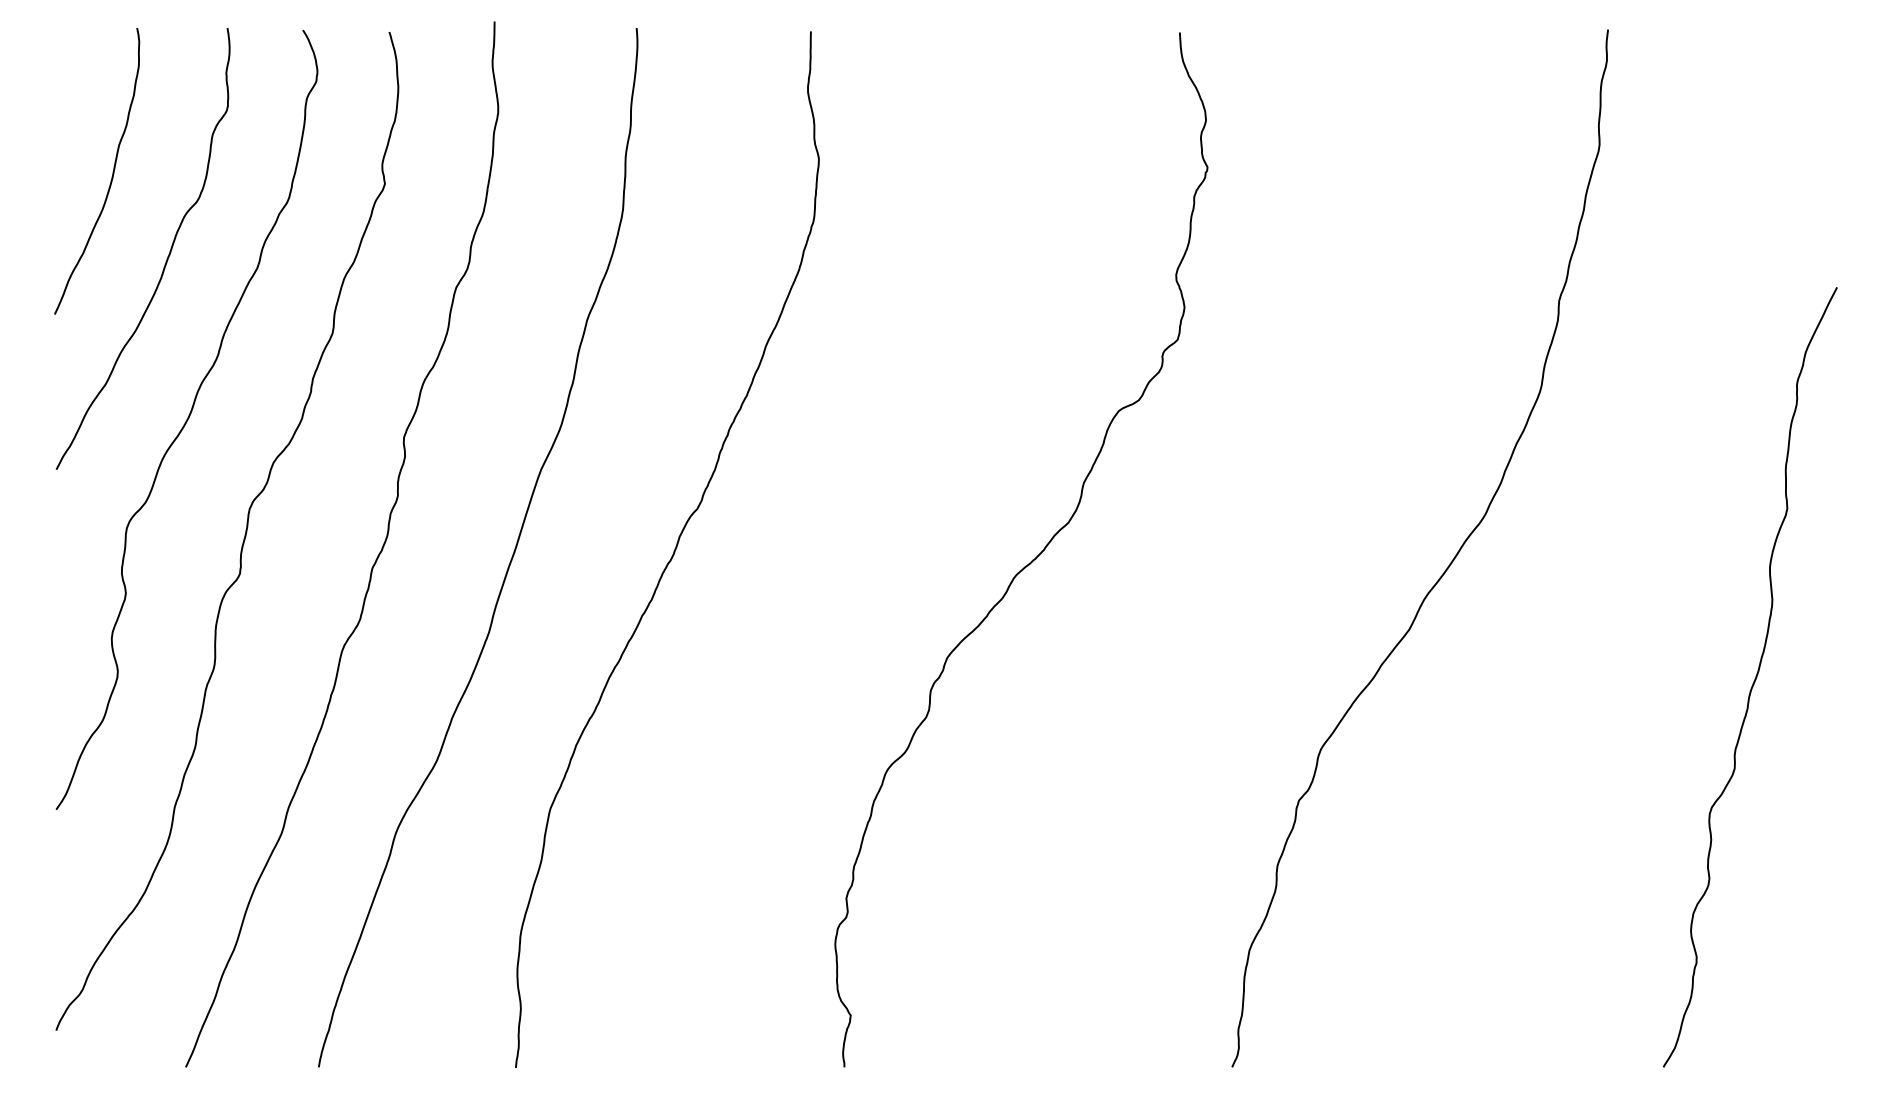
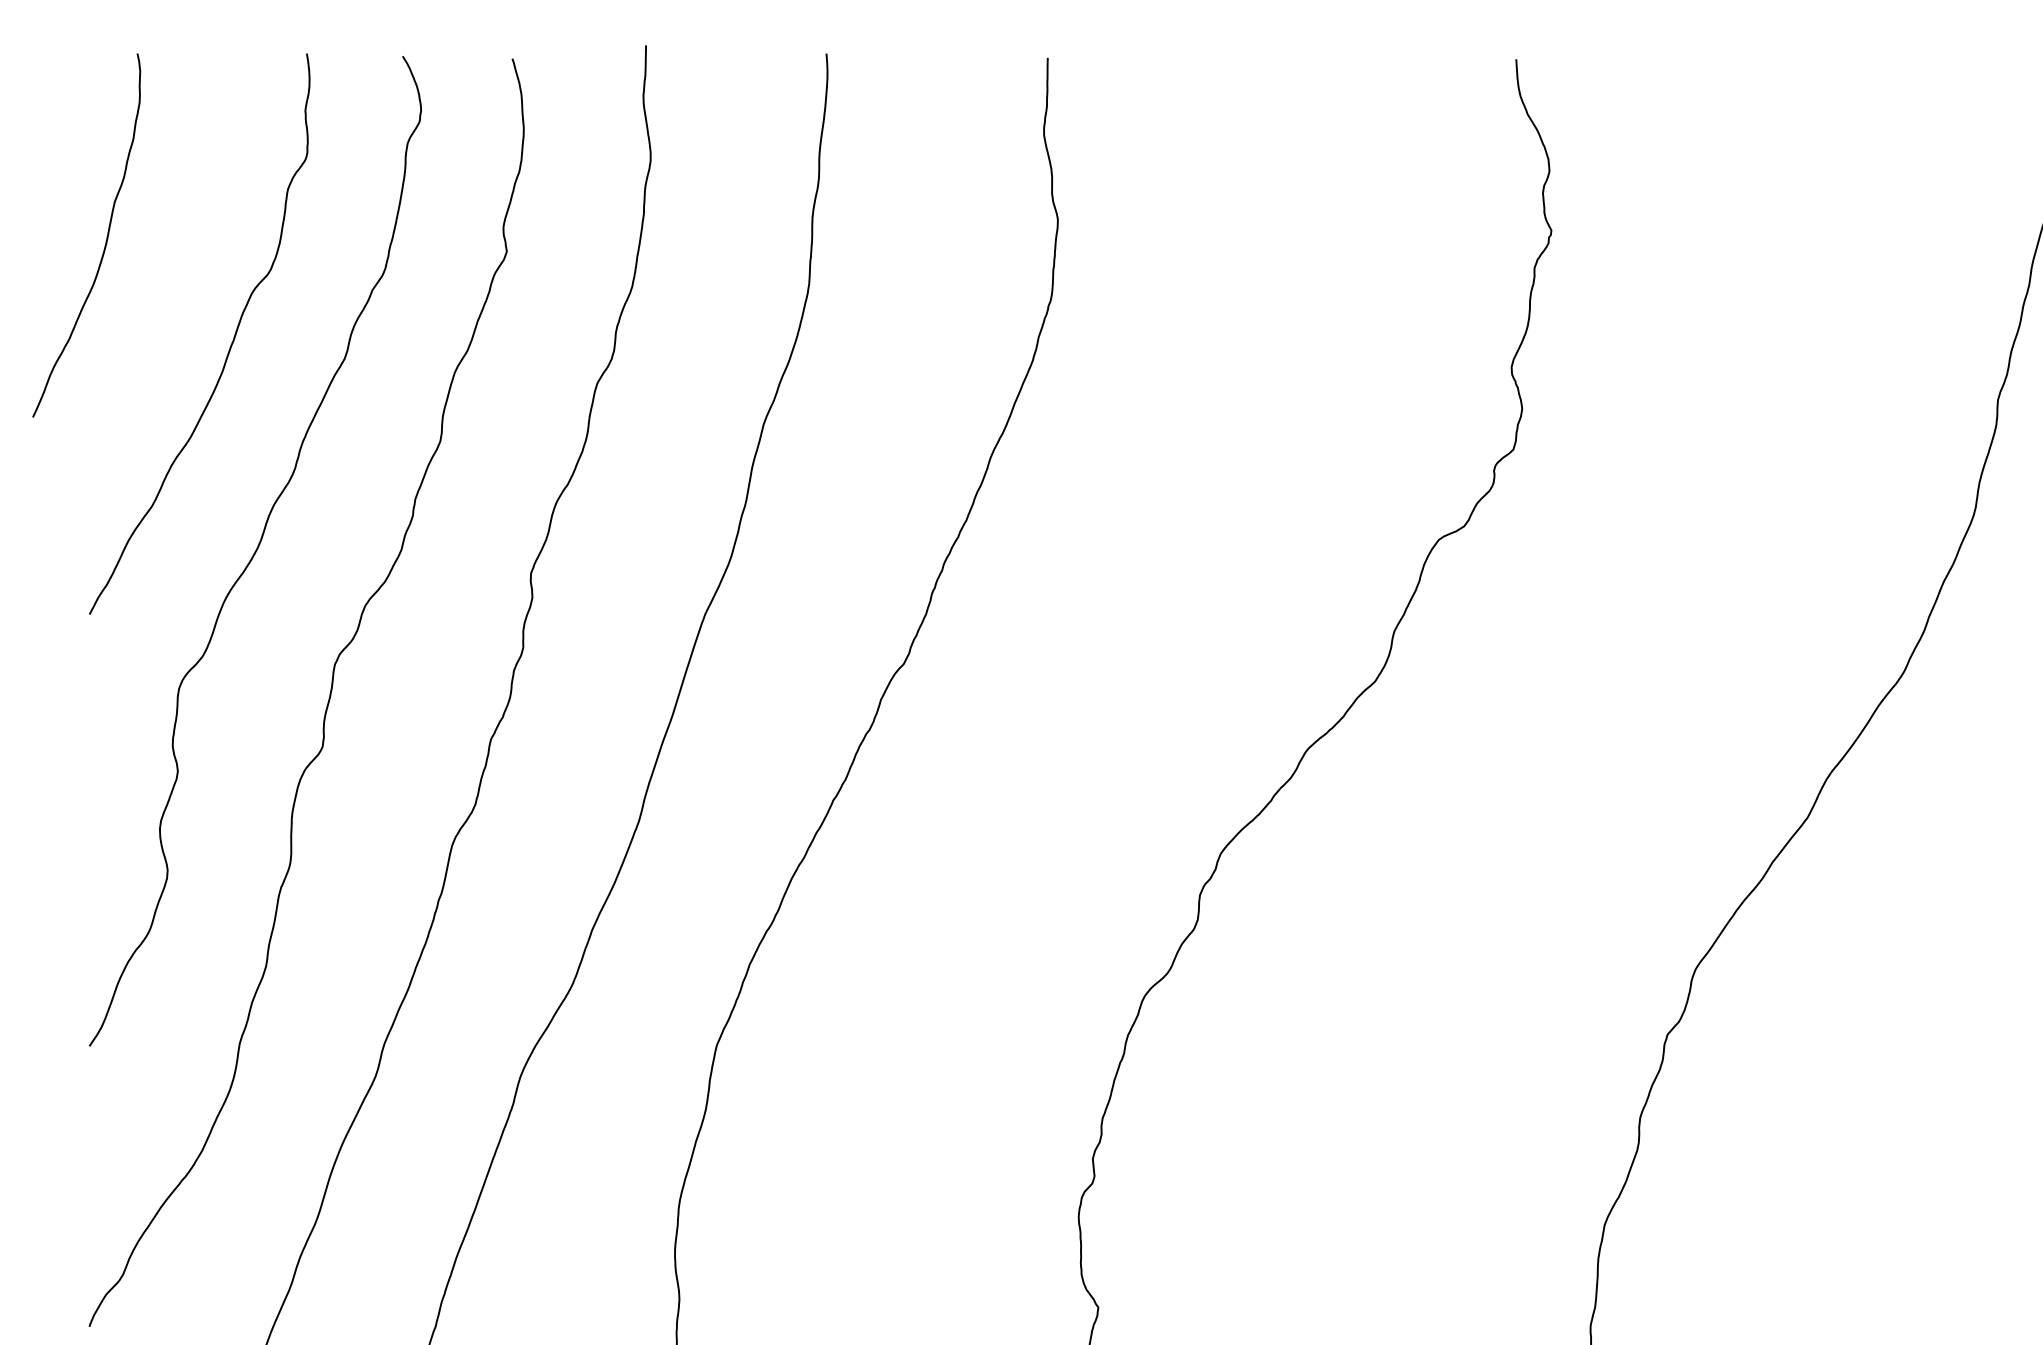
curve: (111, 176) -> (104, 242), moved

